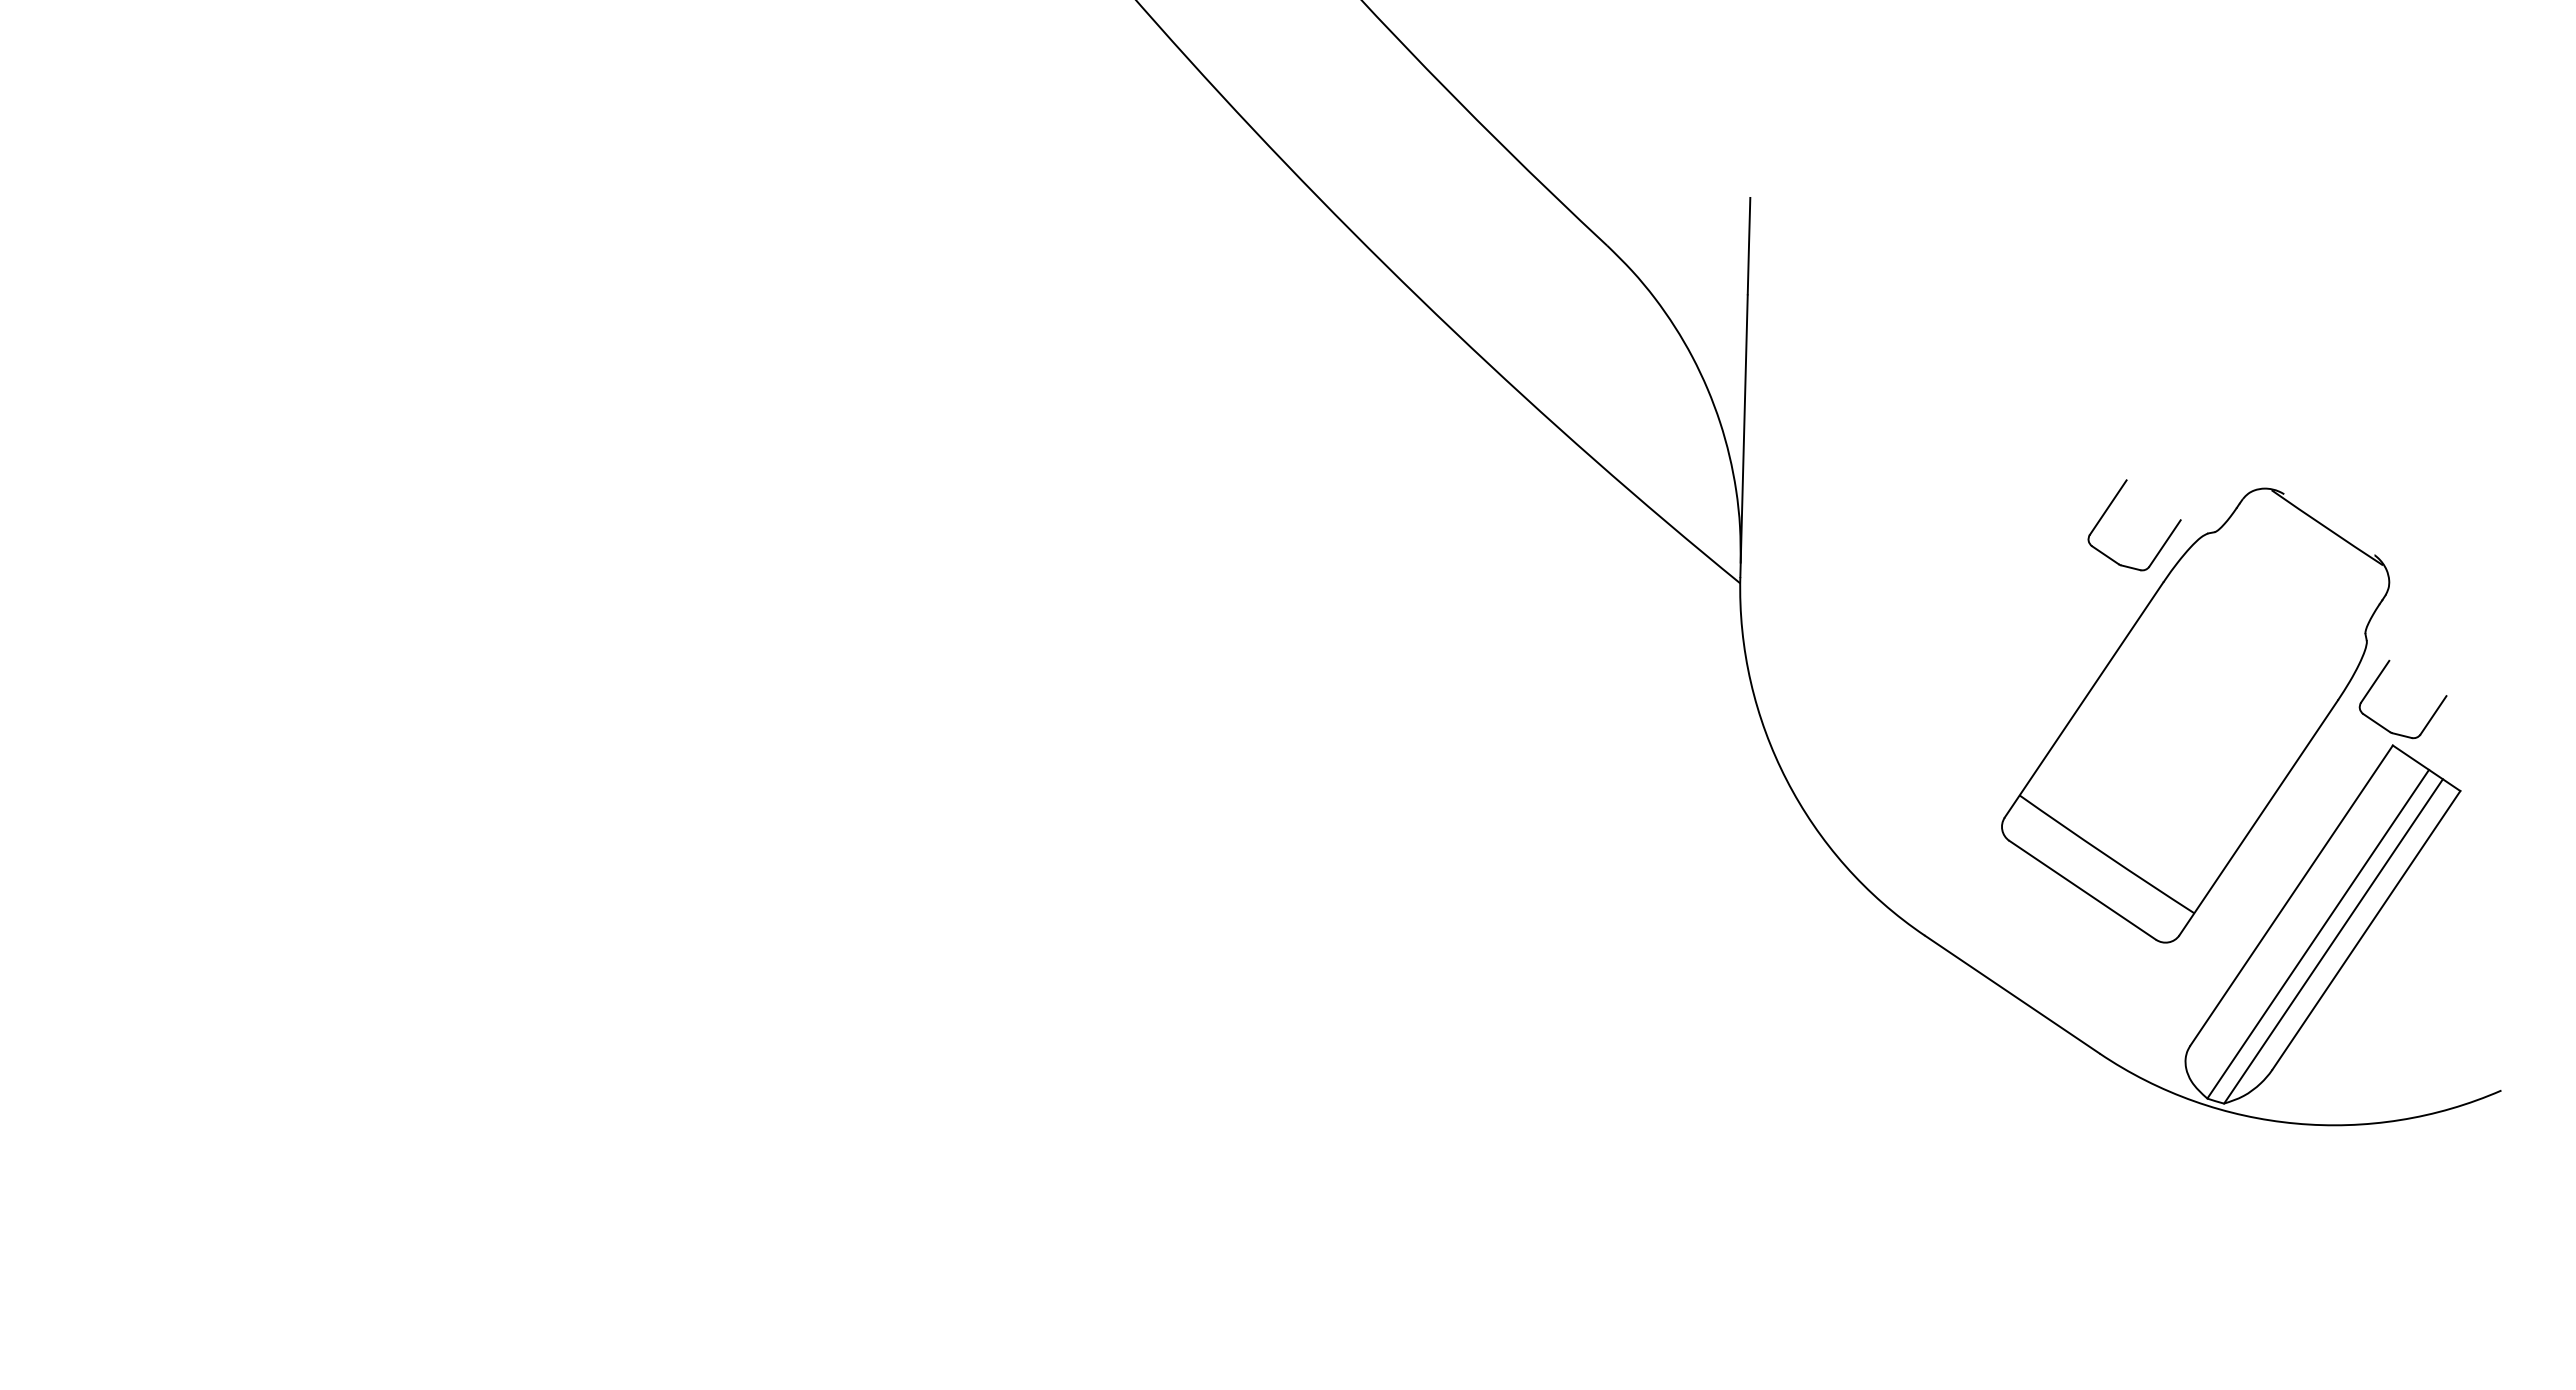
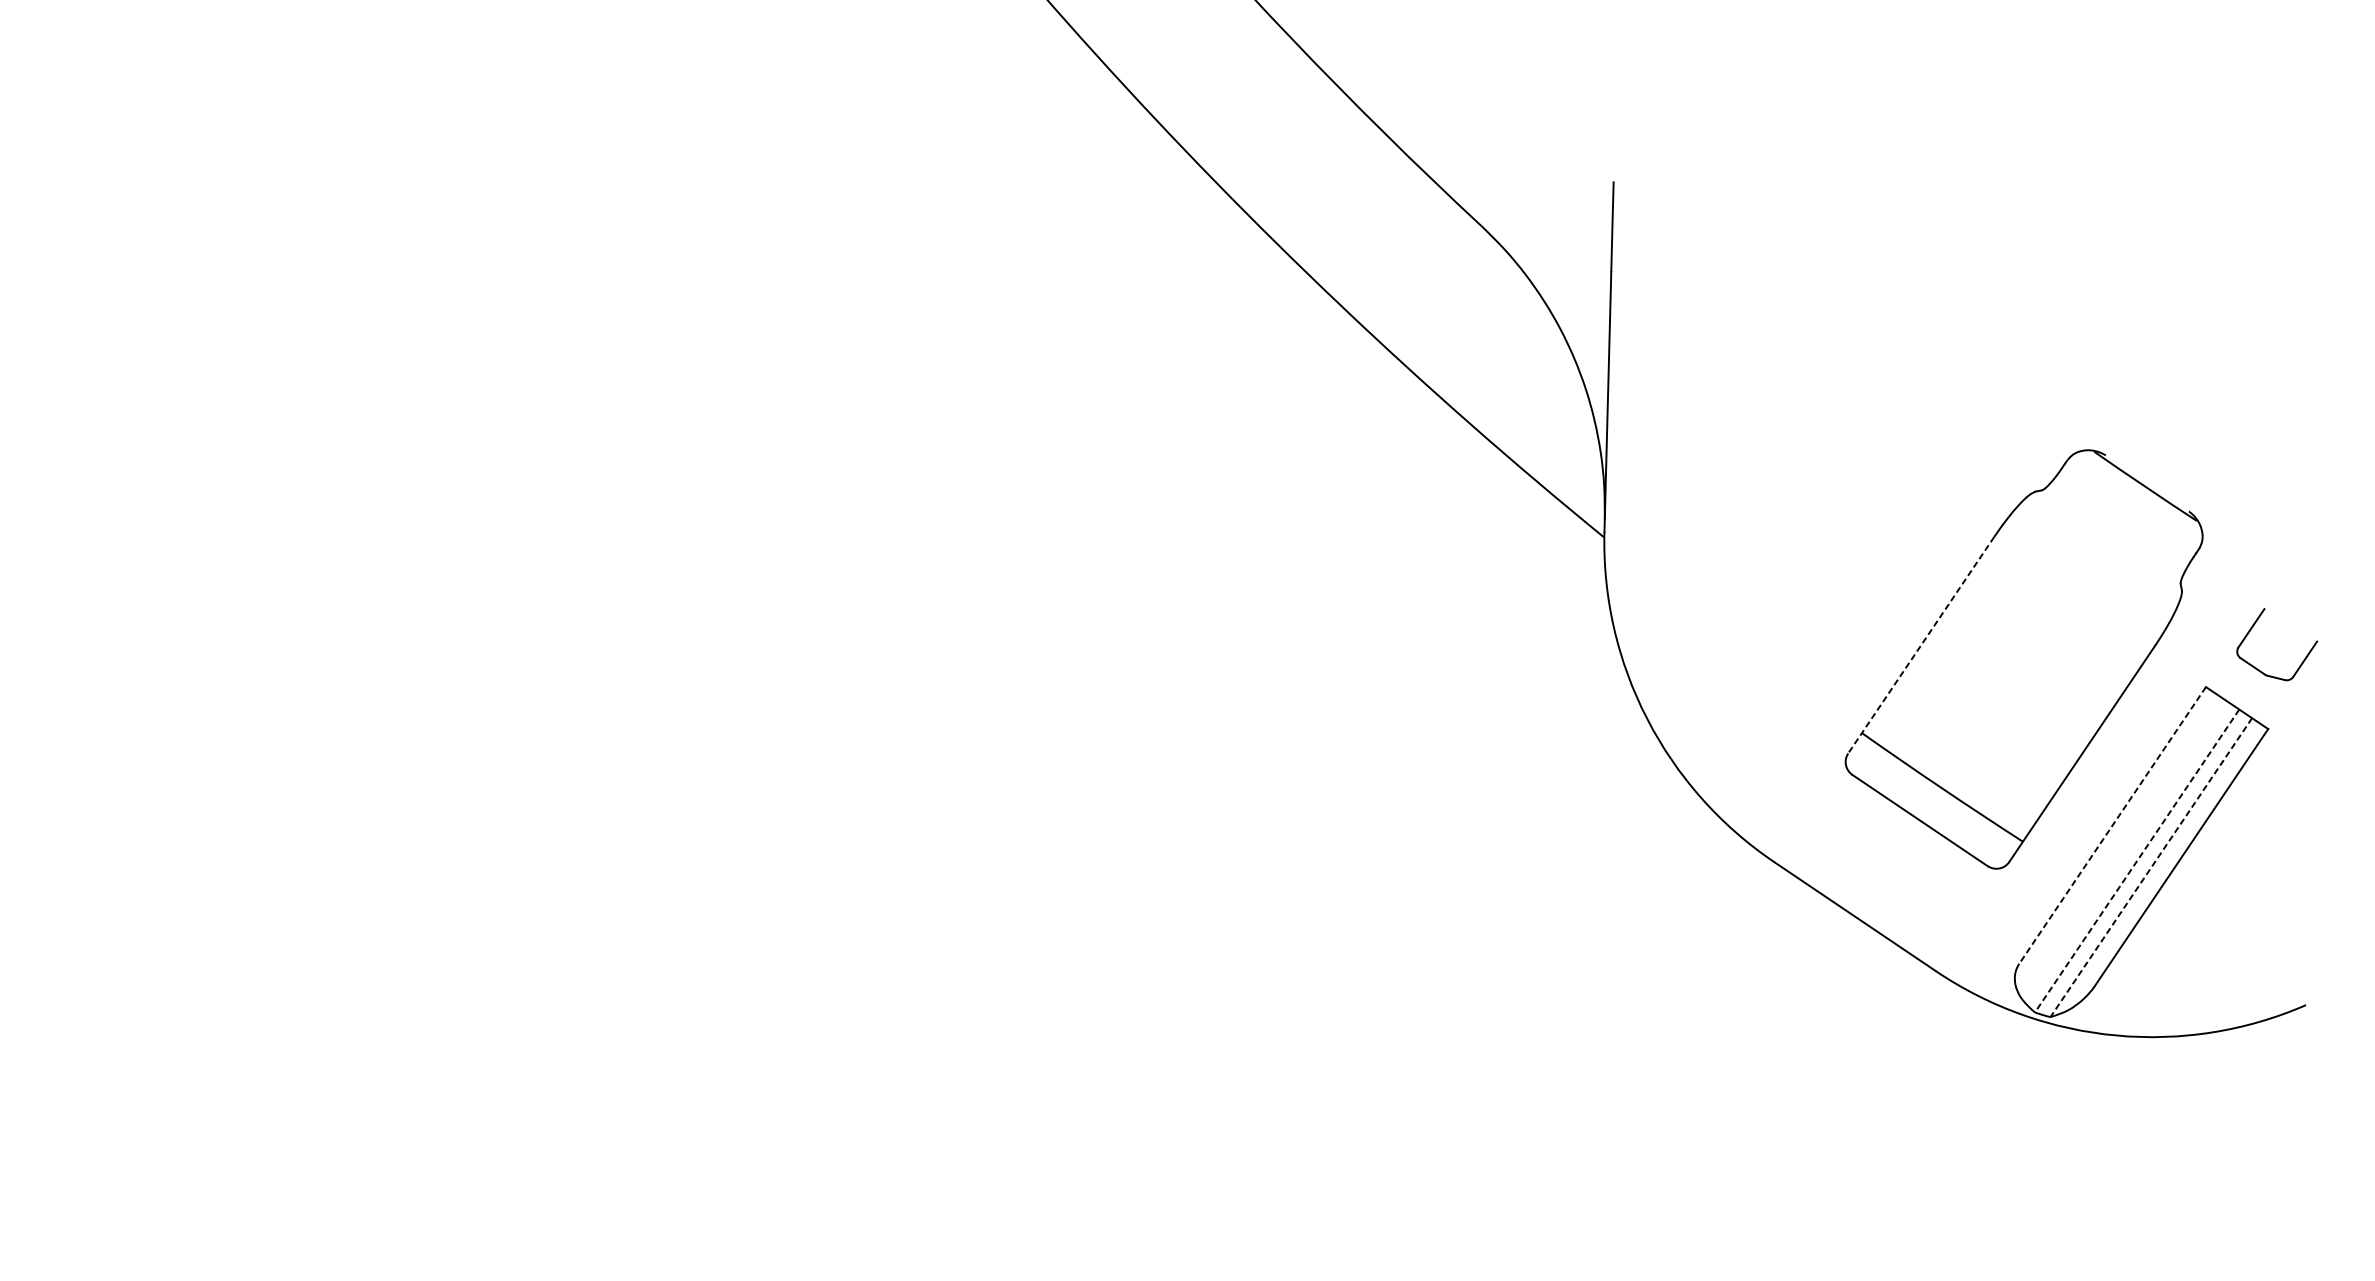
part: (2108, 509) -> (1943, 469), removed
part: (2375, 683) -> (2251, 629), moved
line: (2084, 700) -> (1921, 645), solid -> dashed
line: (2291, 896) -> (2112, 826), solid -> dashed
line: (2317, 934) -> (2136, 861), solid -> dashed
line: (2333, 941) -> (2151, 867), solid -> dashed

